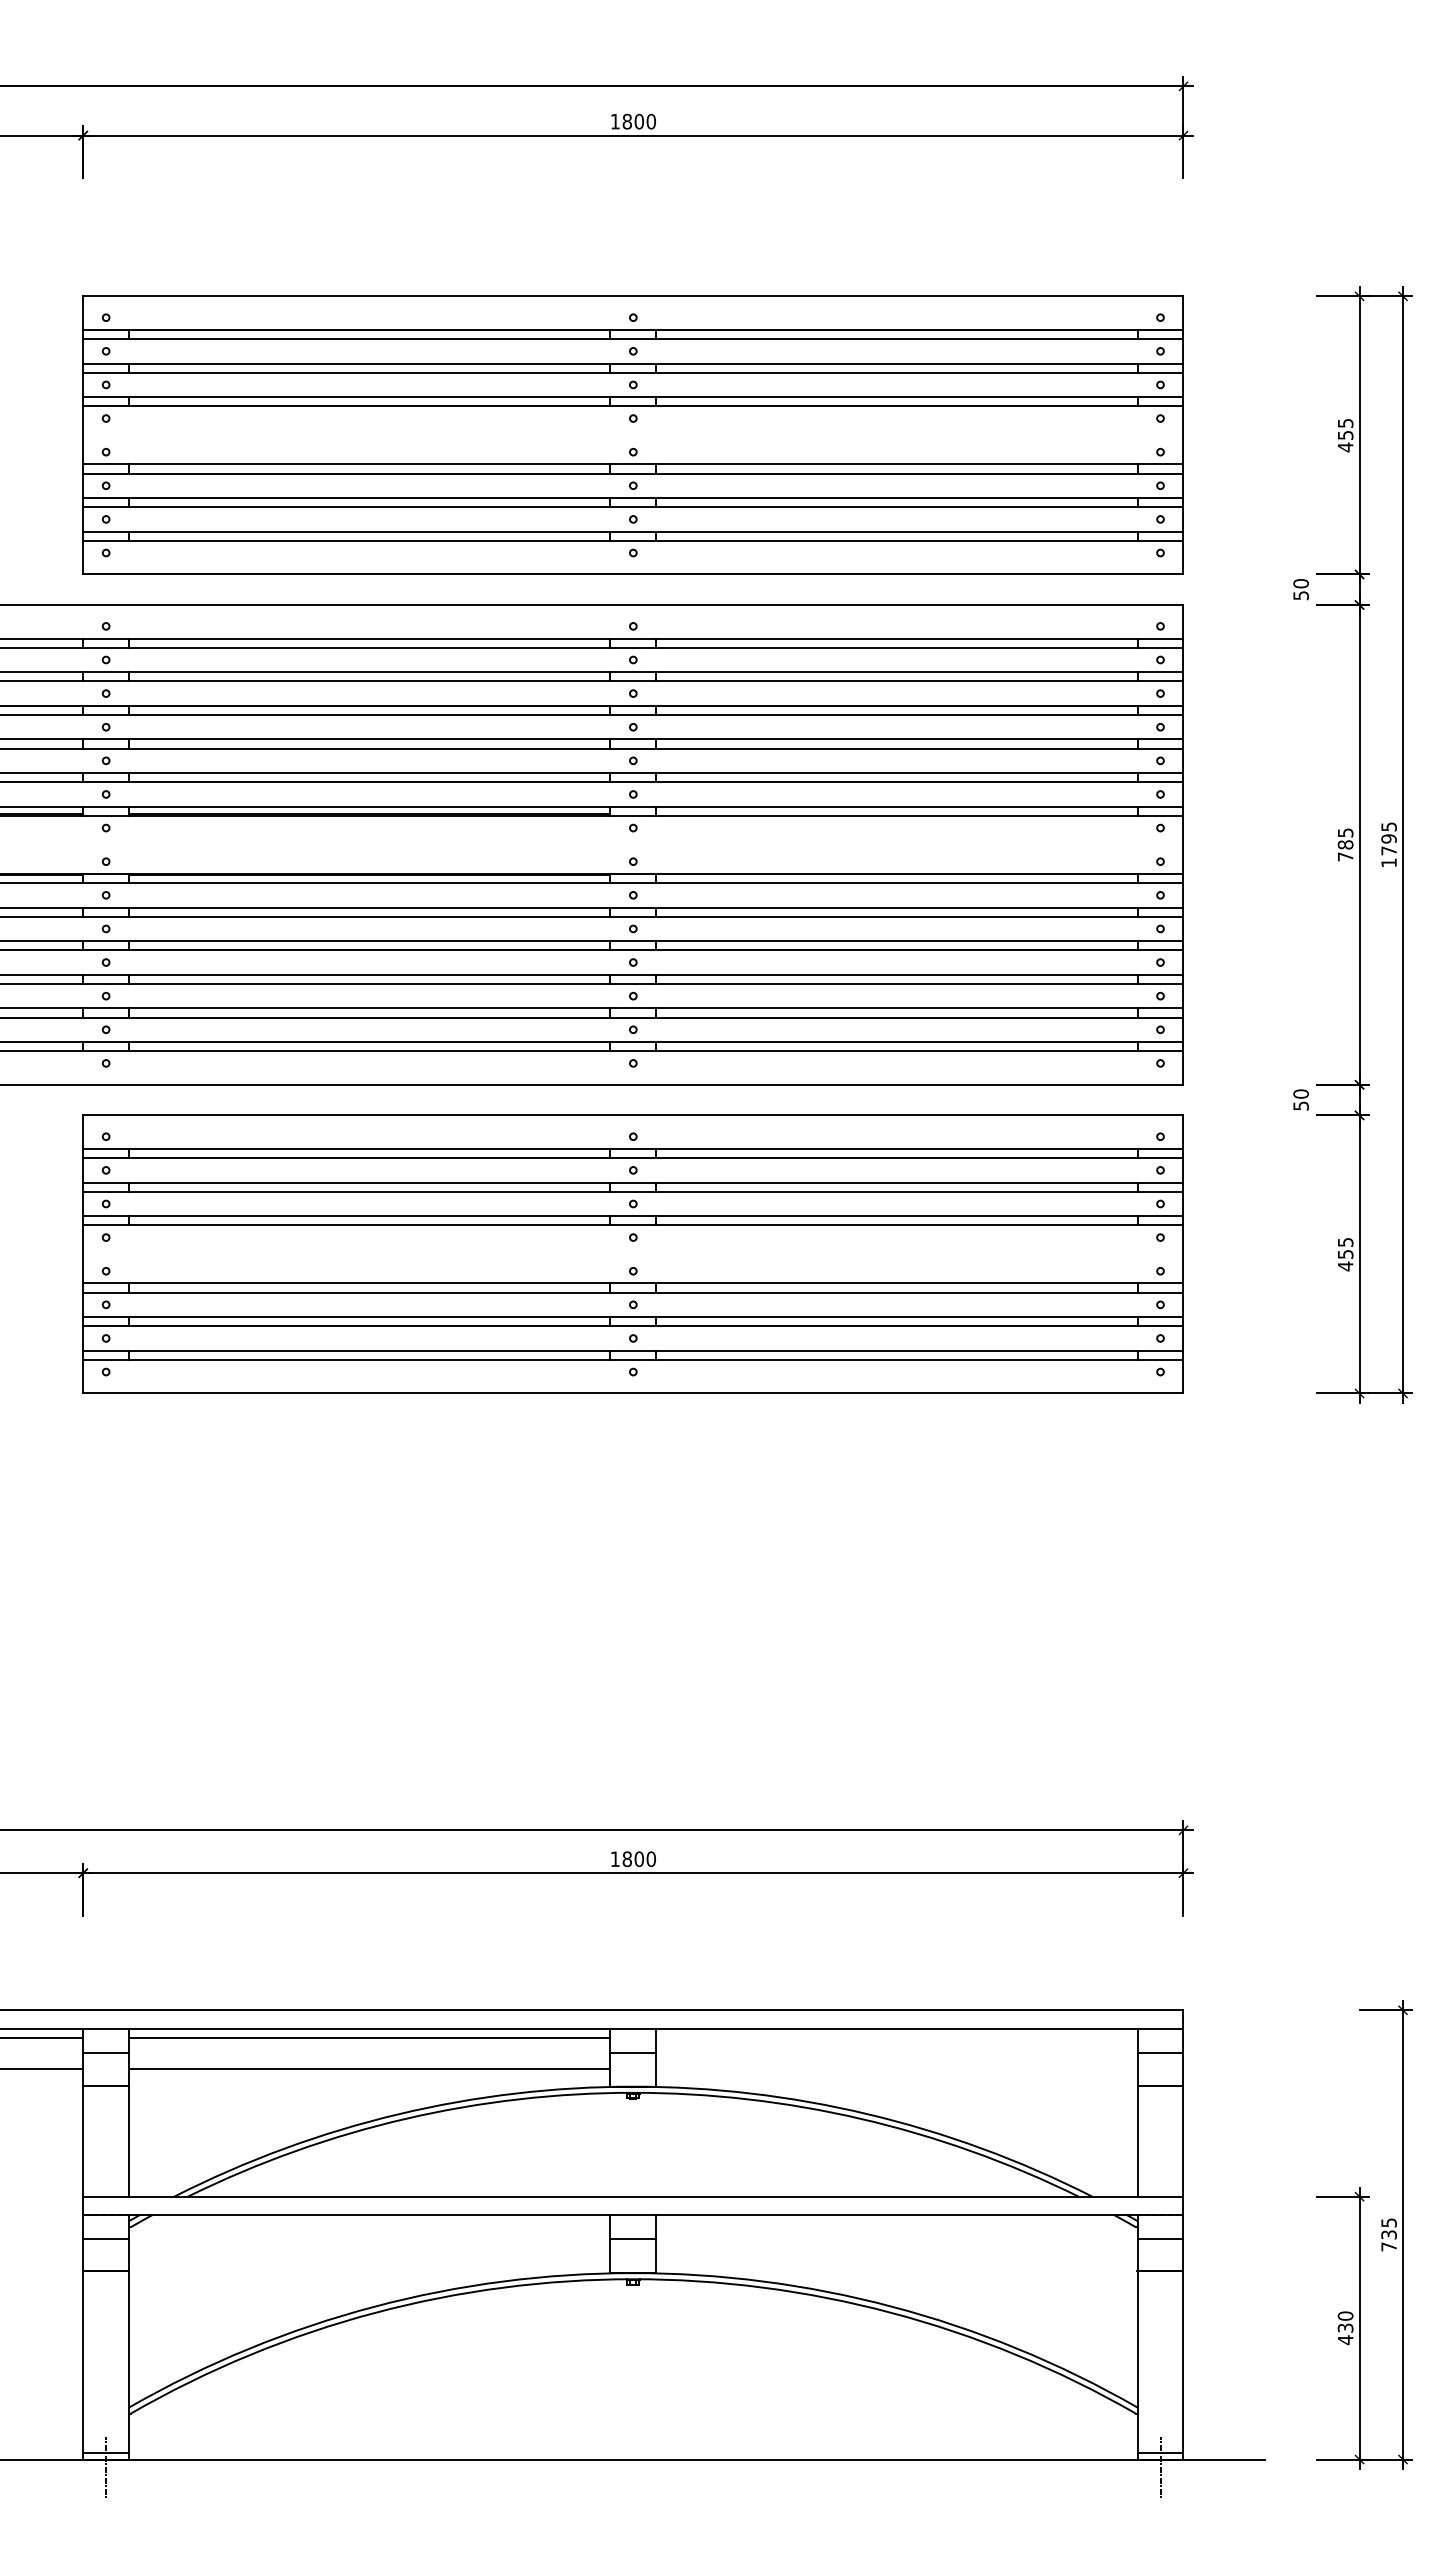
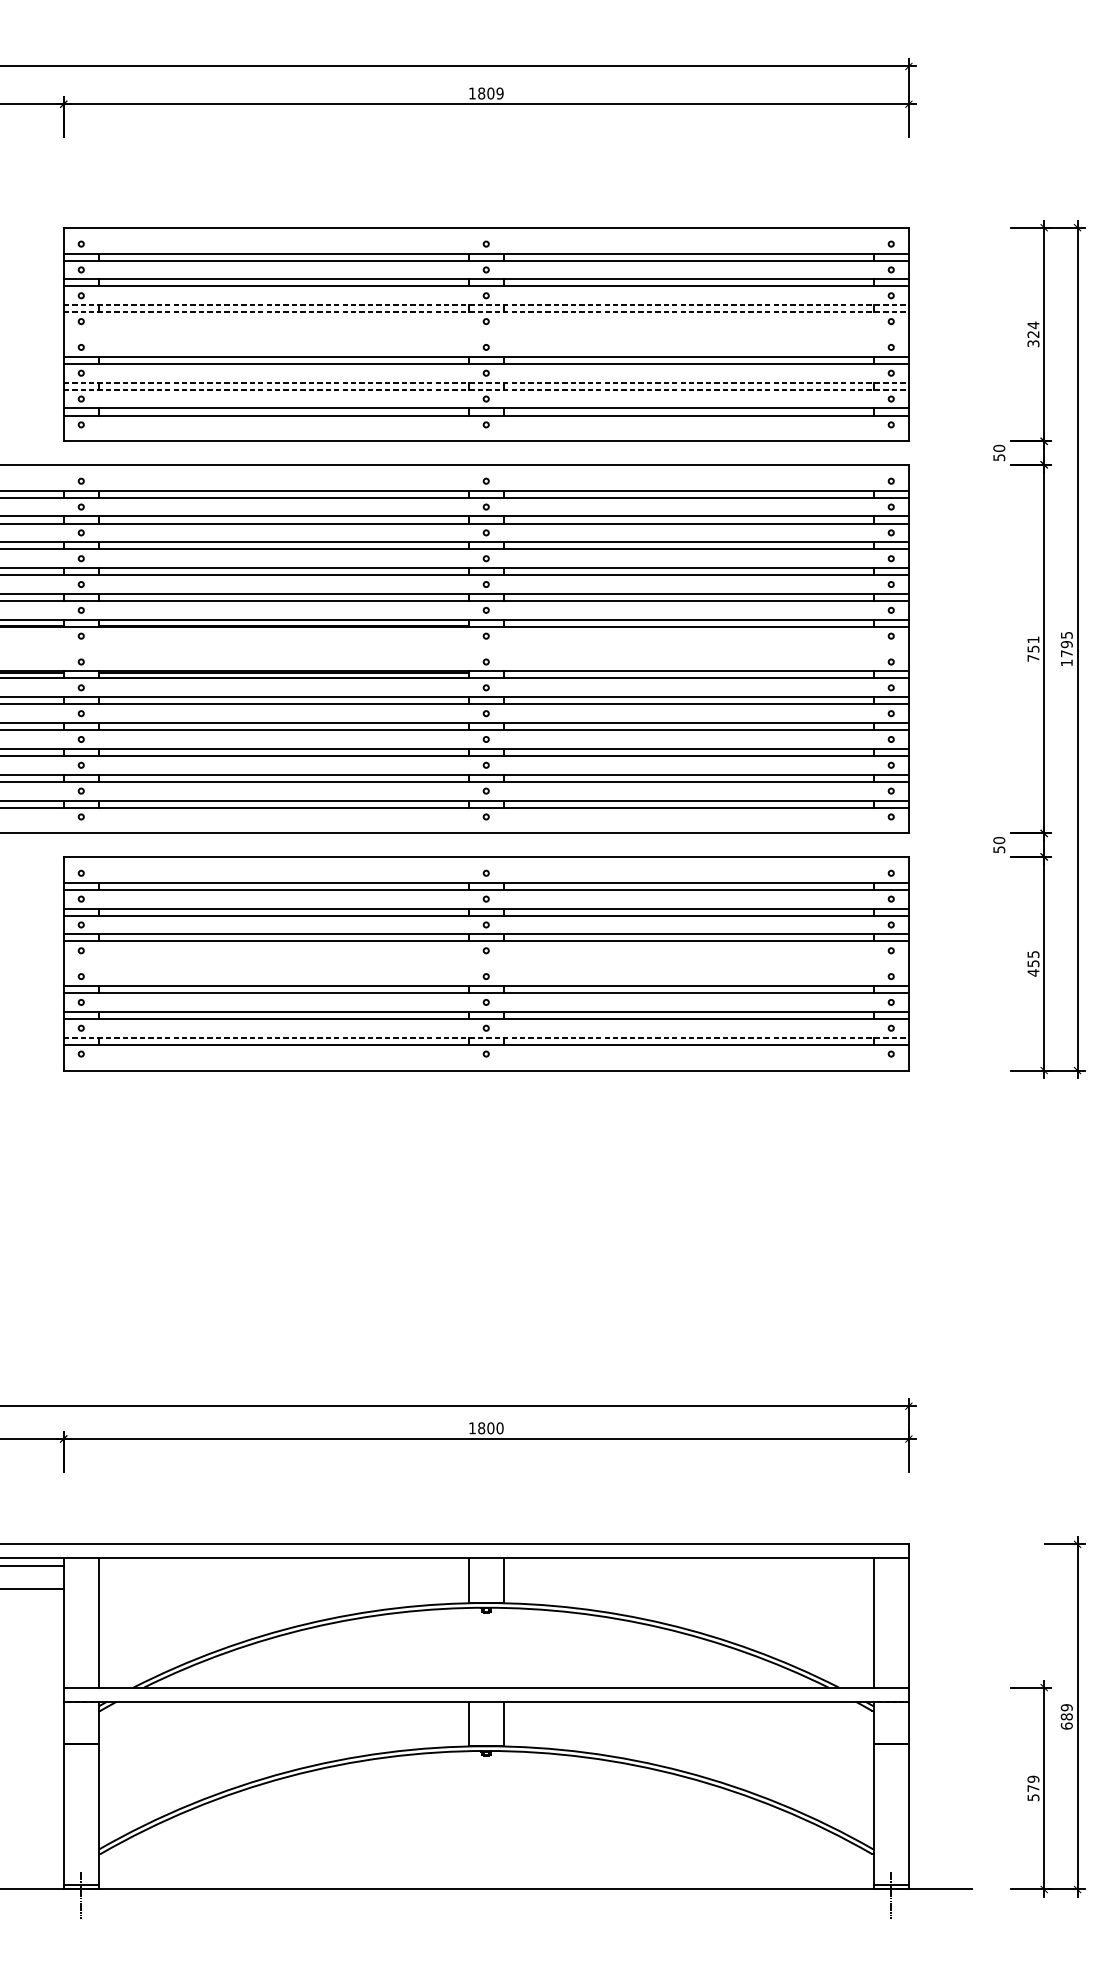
text: (650, 121) -> (499, 93), 1800 -> 1809
line: (633, 397) -> (486, 305), solid -> dashed
line: (633, 406) -> (486, 312), solid -> dashed
text: (1345, 435) -> (1033, 334), 455 -> 324
line: (633, 498) -> (486, 383), solid -> dashed
line: (633, 507) -> (486, 389), solid -> dashed
text: (1345, 838) -> (1033, 644), 785 -> 751
line: (633, 1350) -> (486, 1037), solid -> dashed
line: (369, 2038) -> (283, 1566), removed
line: (106, 2053) -> (81, 1577), removed
line: (633, 2053) -> (486, 1577), removed
line: (1160, 2053) -> (891, 1577), removed
line: (369, 2068) -> (283, 1589), removed
line: (106, 2085) -> (81, 1602), removed
line: (1160, 2085) -> (891, 1602), removed
text: (1388, 2234) -> (1066, 1716), 735 -> 689
line: (106, 2239) -> (81, 1720), removed
line: (633, 2239) -> (486, 1720), removed
line: (1160, 2239) -> (891, 1720), removed
text: (1345, 2328) -> (1033, 1788), 430 -> 579

